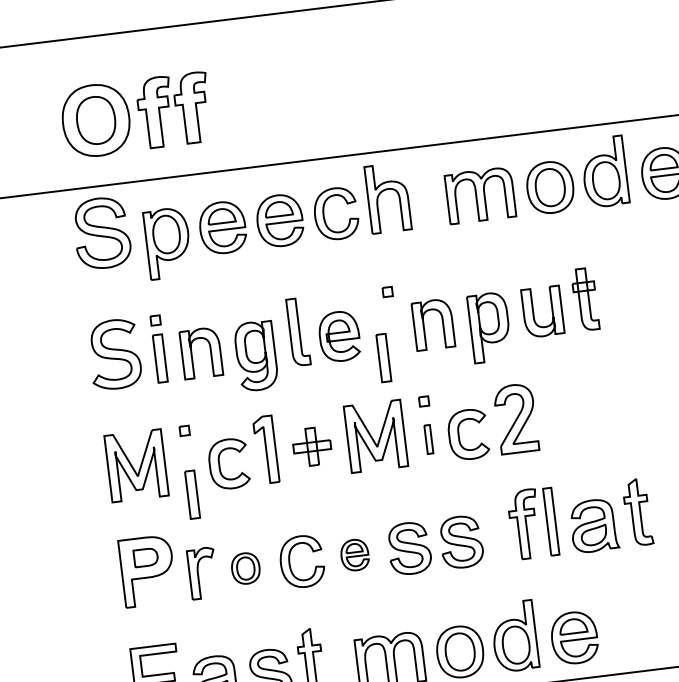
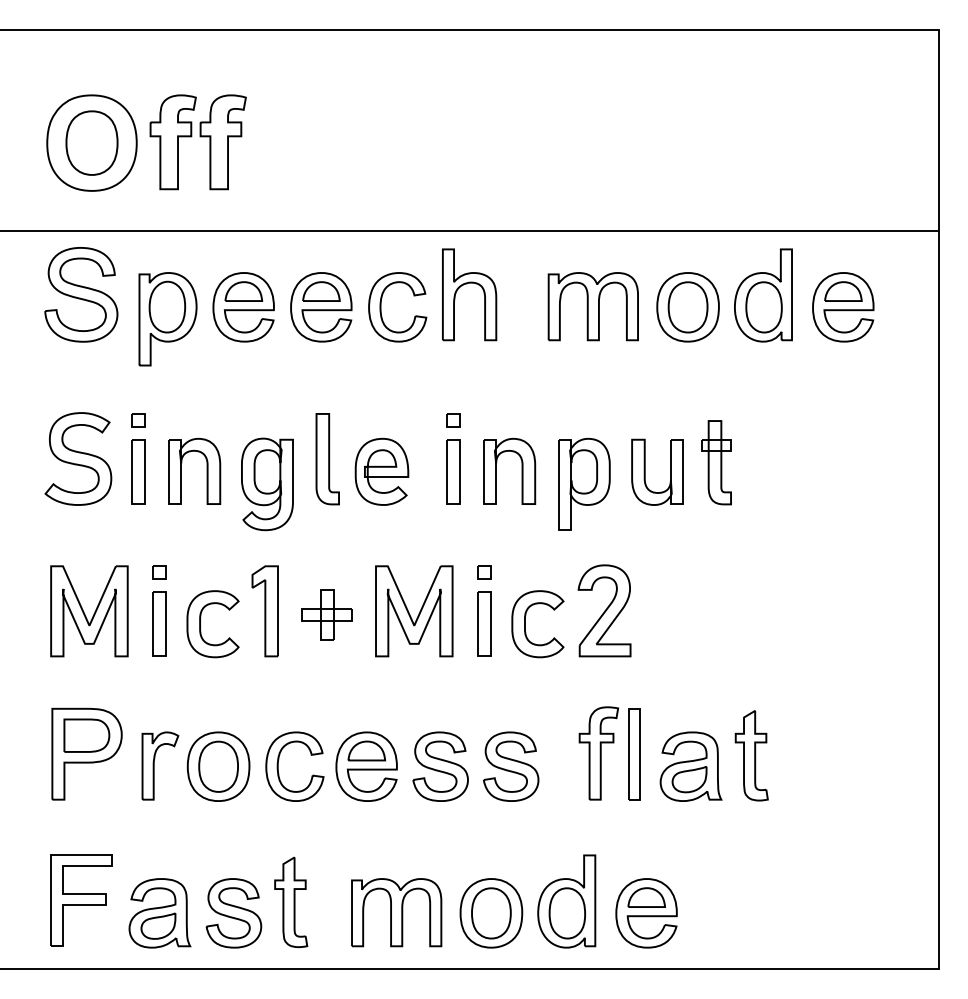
part: (383, 357) -> (453, 471), moved
part: (428, 438) -> (484, 623), size x1.67
part: (192, 494) -> (159, 623), moved
part: (354, 555) -> (366, 766), size x1.67
part: (145, 557) -> (86, 735), size x1.43
part: (245, 568) -> (218, 766), size x1.67

